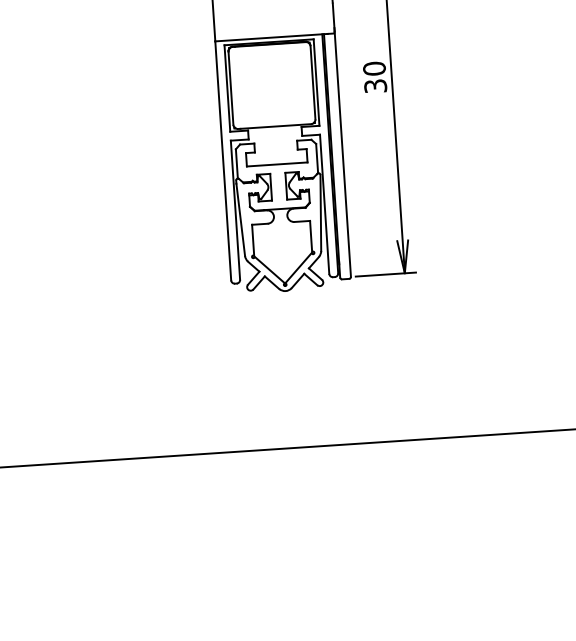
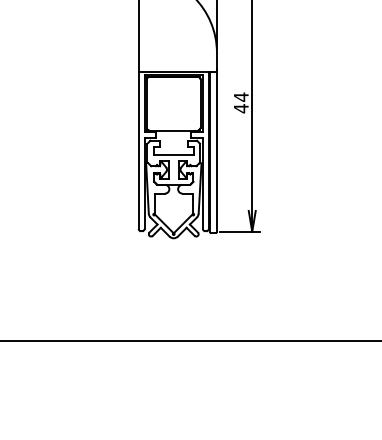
text: (373, 76) -> (240, 102), 30 -> 44

